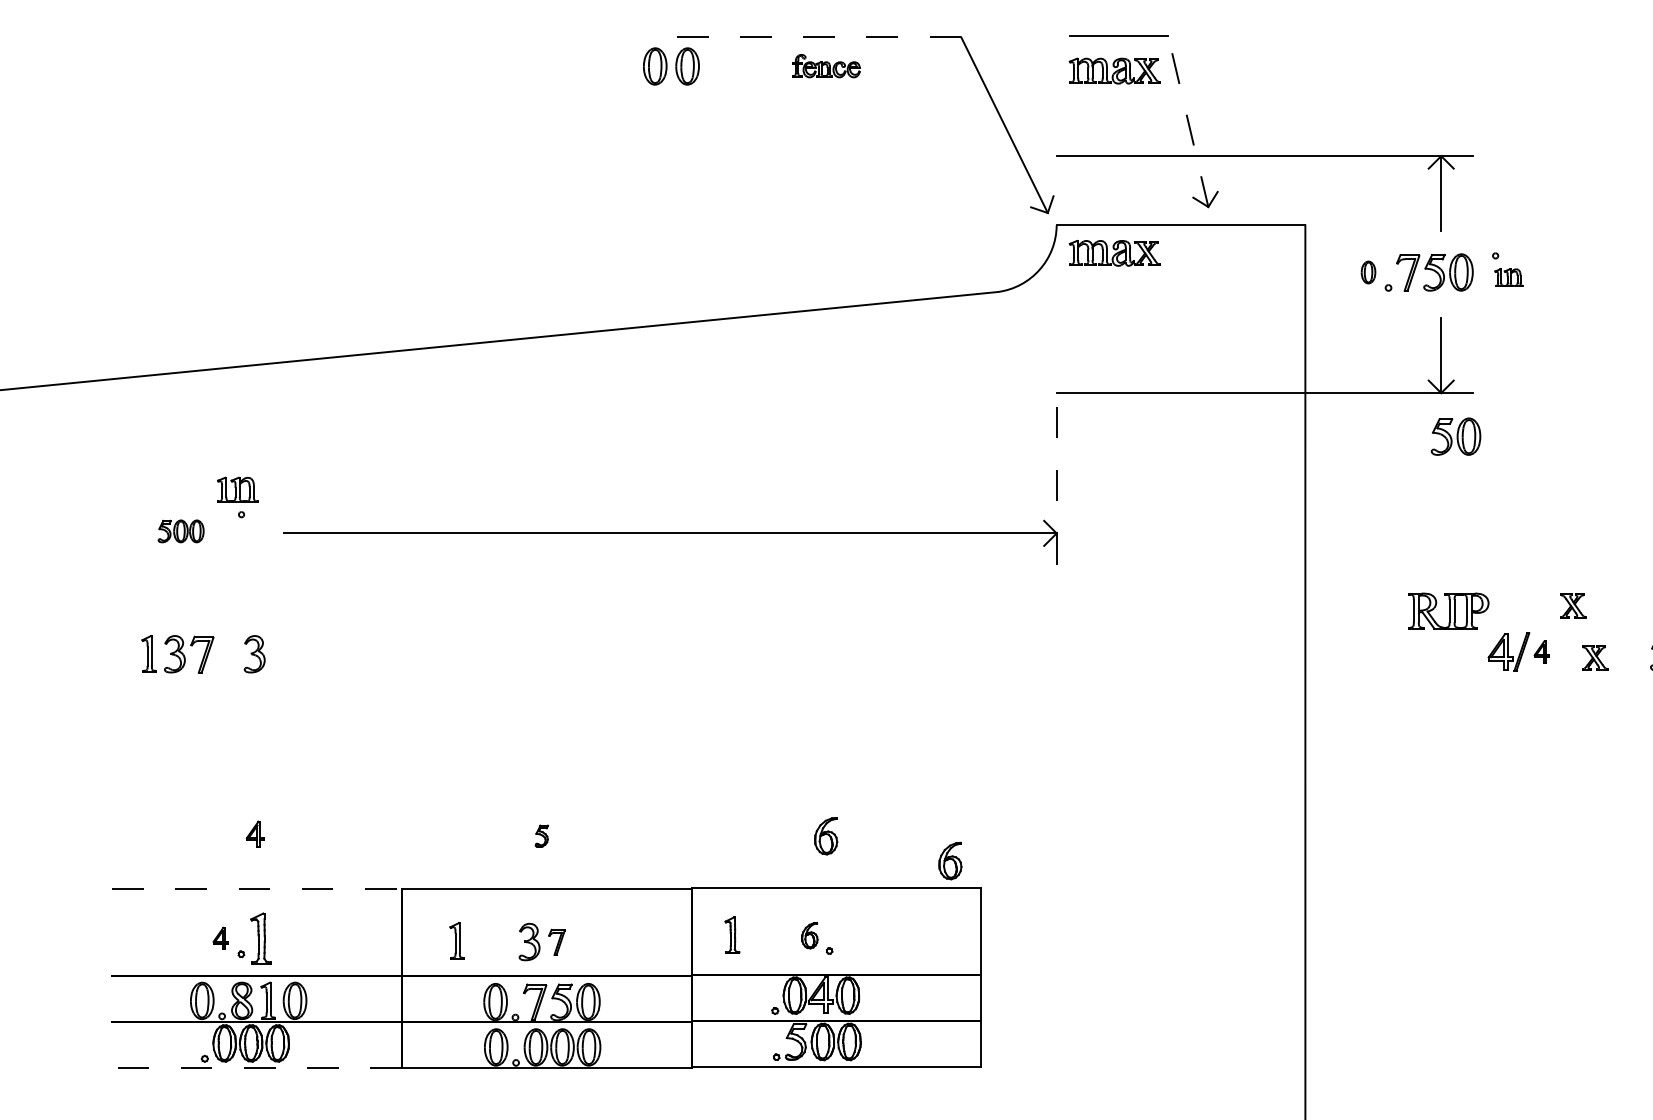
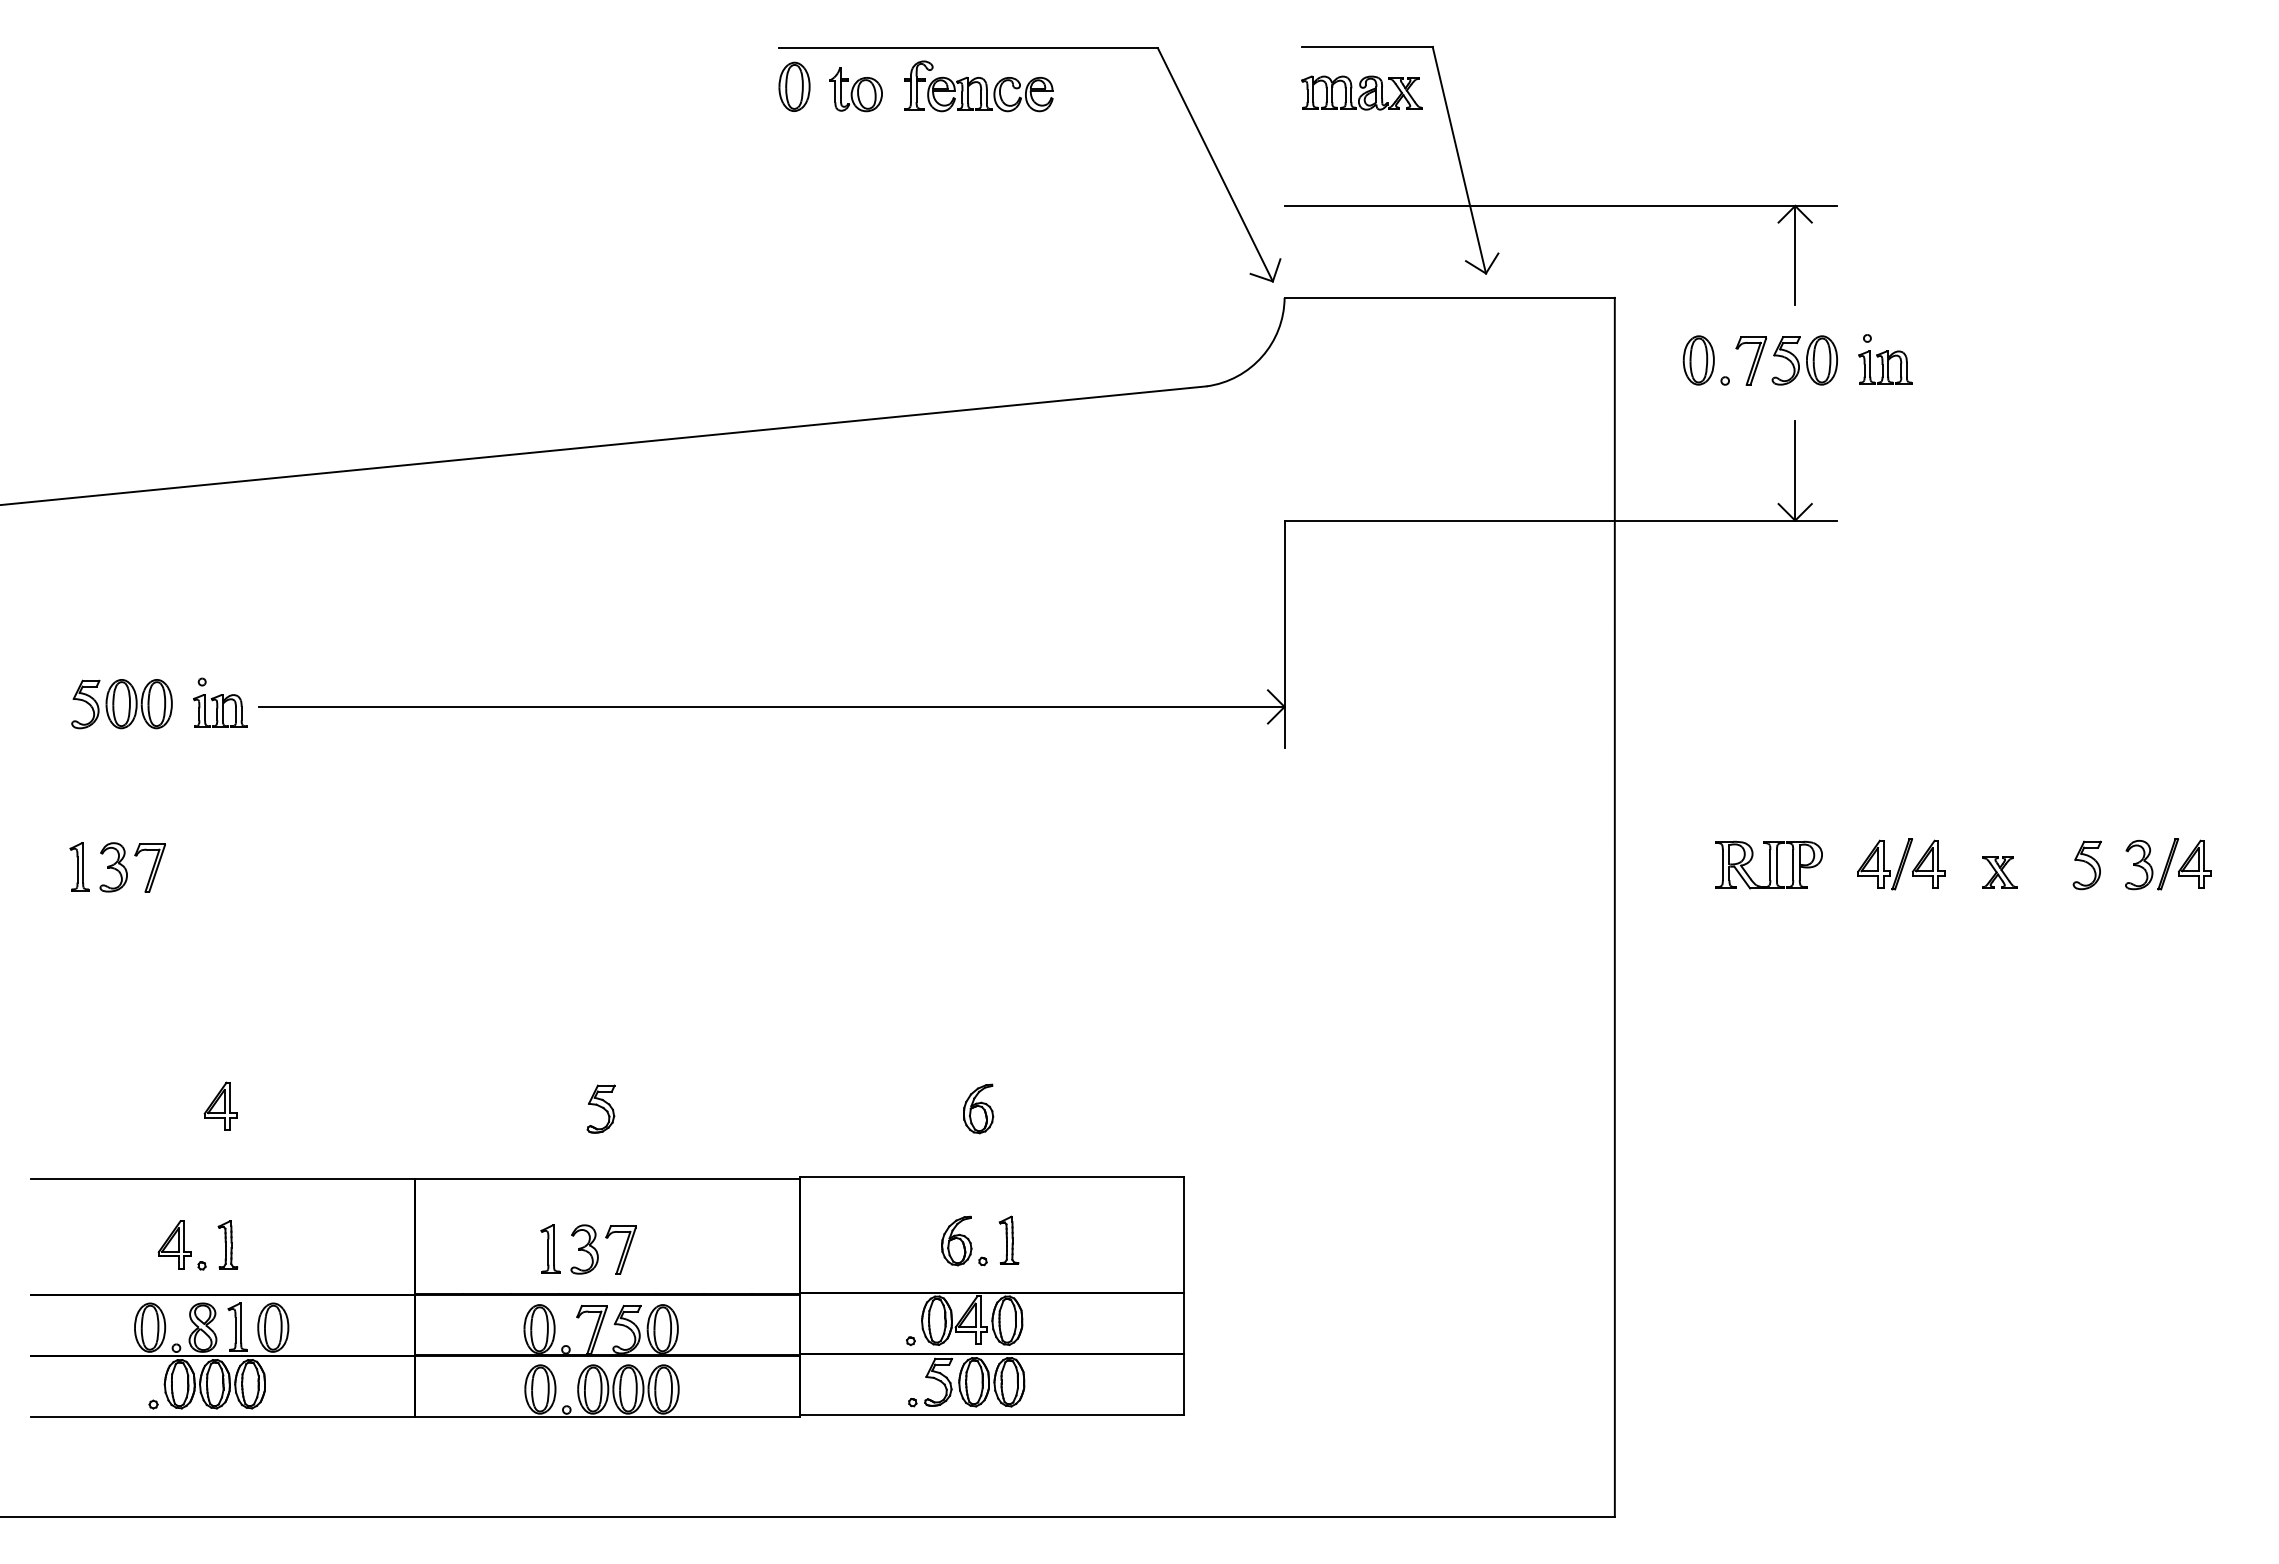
line: (818, 37) -> (968, 48), dashed -> solid
part: (655, 66) -> (751, 86), removed
part: (826, 66) -> (978, 86), size x1.67
part: (733, 68) -> (855, 89), added
line: (1188, 121) -> (1459, 159), dashed -> solid
part: (1114, 252) -> (1361, 334), removed
part: (1368, 272) -> (1698, 360), size x1.67
part: (1509, 277) -> (1885, 367), size x1.43
part: (1455, 436) -> (1814, 578), removed
line: (1056, 478) -> (1284, 634), dashed -> solid
part: (237, 489) -> (220, 710), moved
part: (180, 531) -> (121, 704), size x1.67
part: (1573, 606) -> (1970, 803), removed
part: (1448, 610) -> (1768, 864), moved
part: (1541, 651) -> (1928, 863), size x1.67
part: (254, 654) -> (219, 867), removed
part: (255, 833) -> (220, 1105), size x1.43
part: (541, 835) -> (600, 1108), size x1.67
part: (950, 860) -> (1143, 1141), removed
line: (257, 888) -> (223, 1178), dashed -> solid
part: (732, 934) -> (1008, 1239), moved
part: (809, 935) -> (956, 1240), size x1.43
part: (220, 938) -> (174, 1244), size x1.67
part: (260, 938) -> (227, 1244), size x0.71
part: (457, 940) -> (550, 1248), moved
part: (556, 942) -> (620, 1249), size x1.43
line: (256, 1067) -> (222, 1416), dashed -> solid

